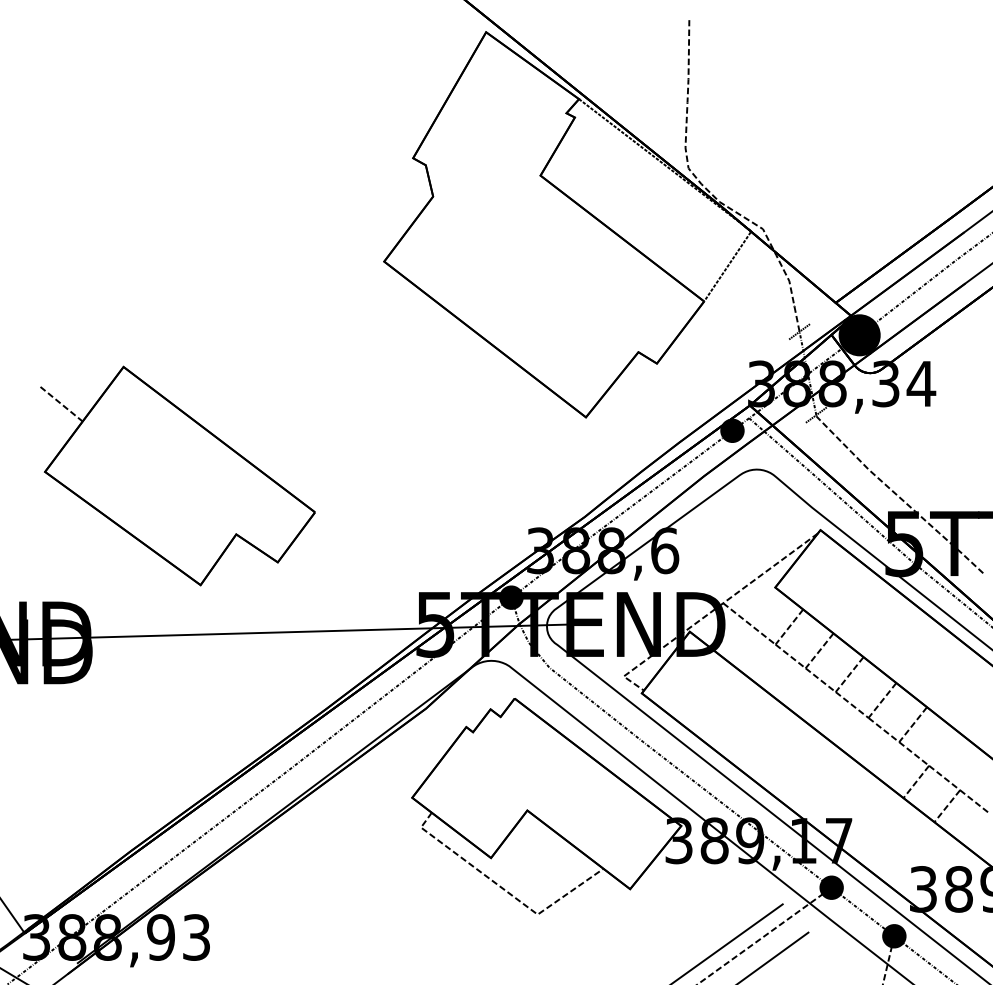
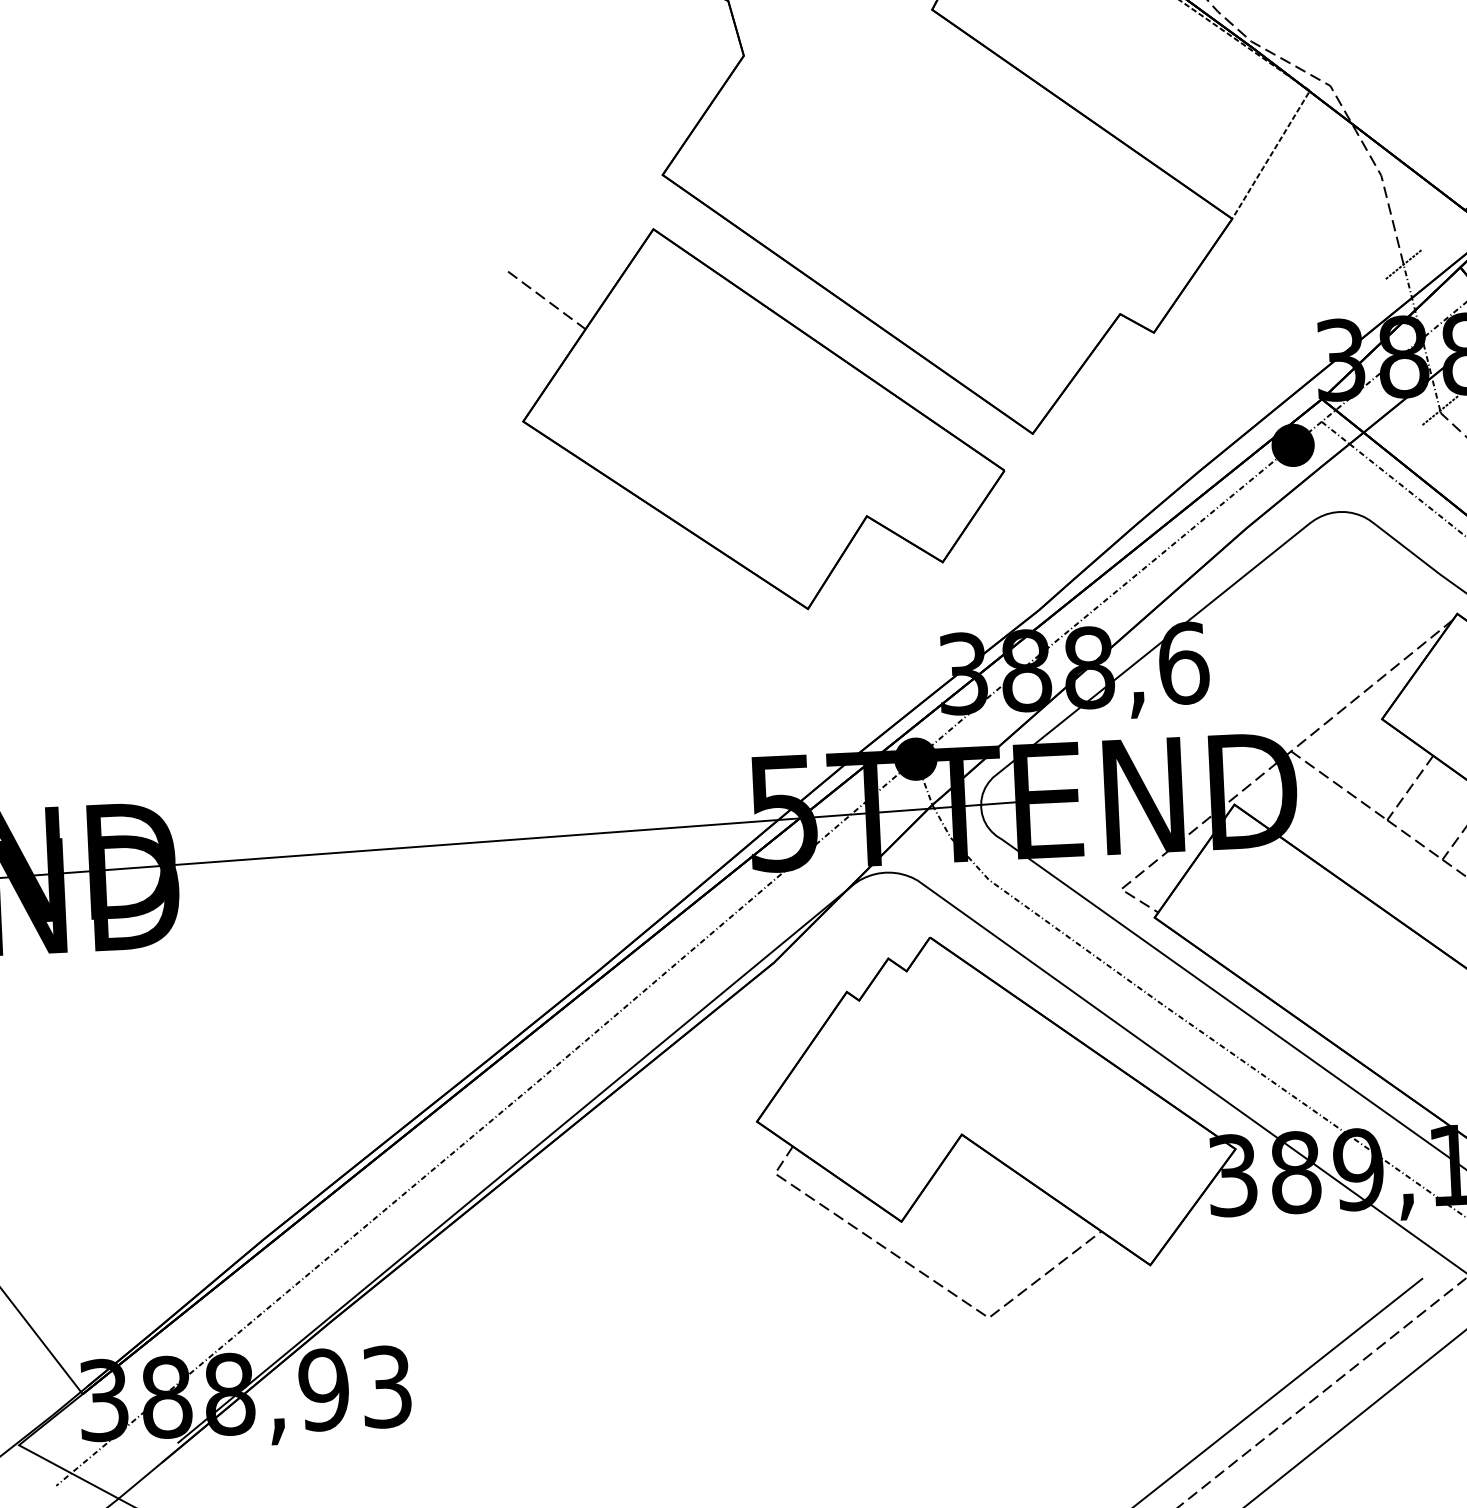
part: (177, 475) -> (757, 416), moved

